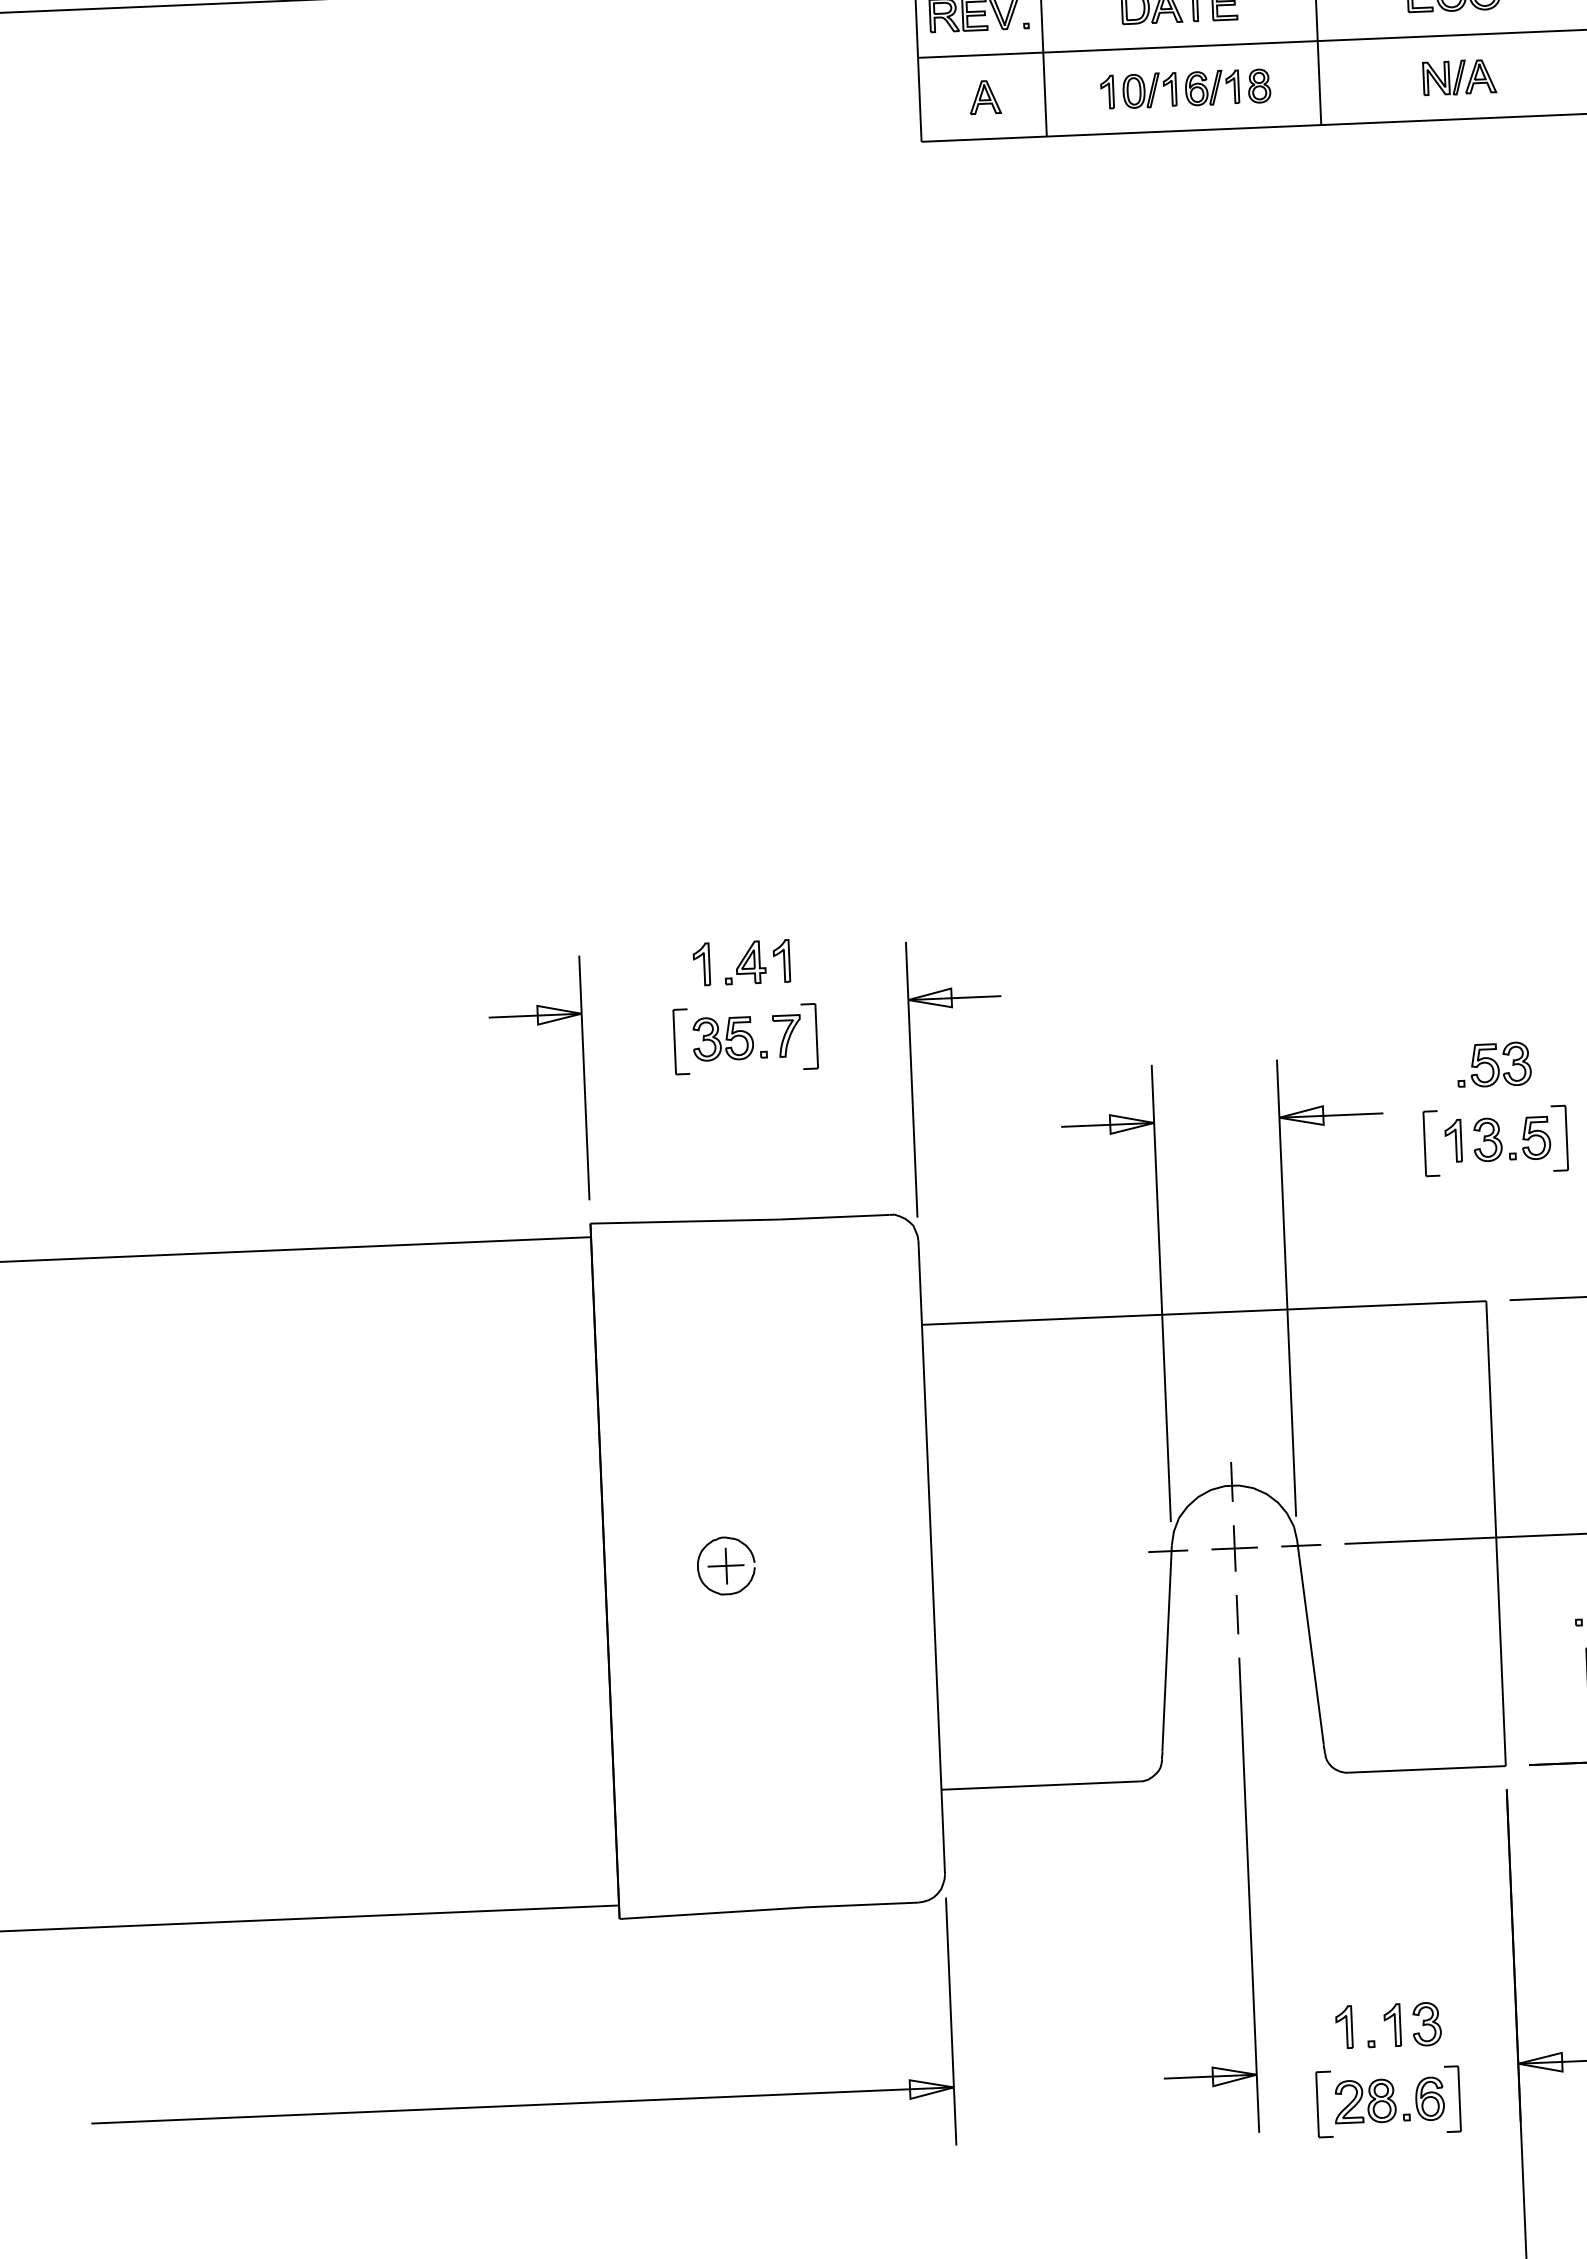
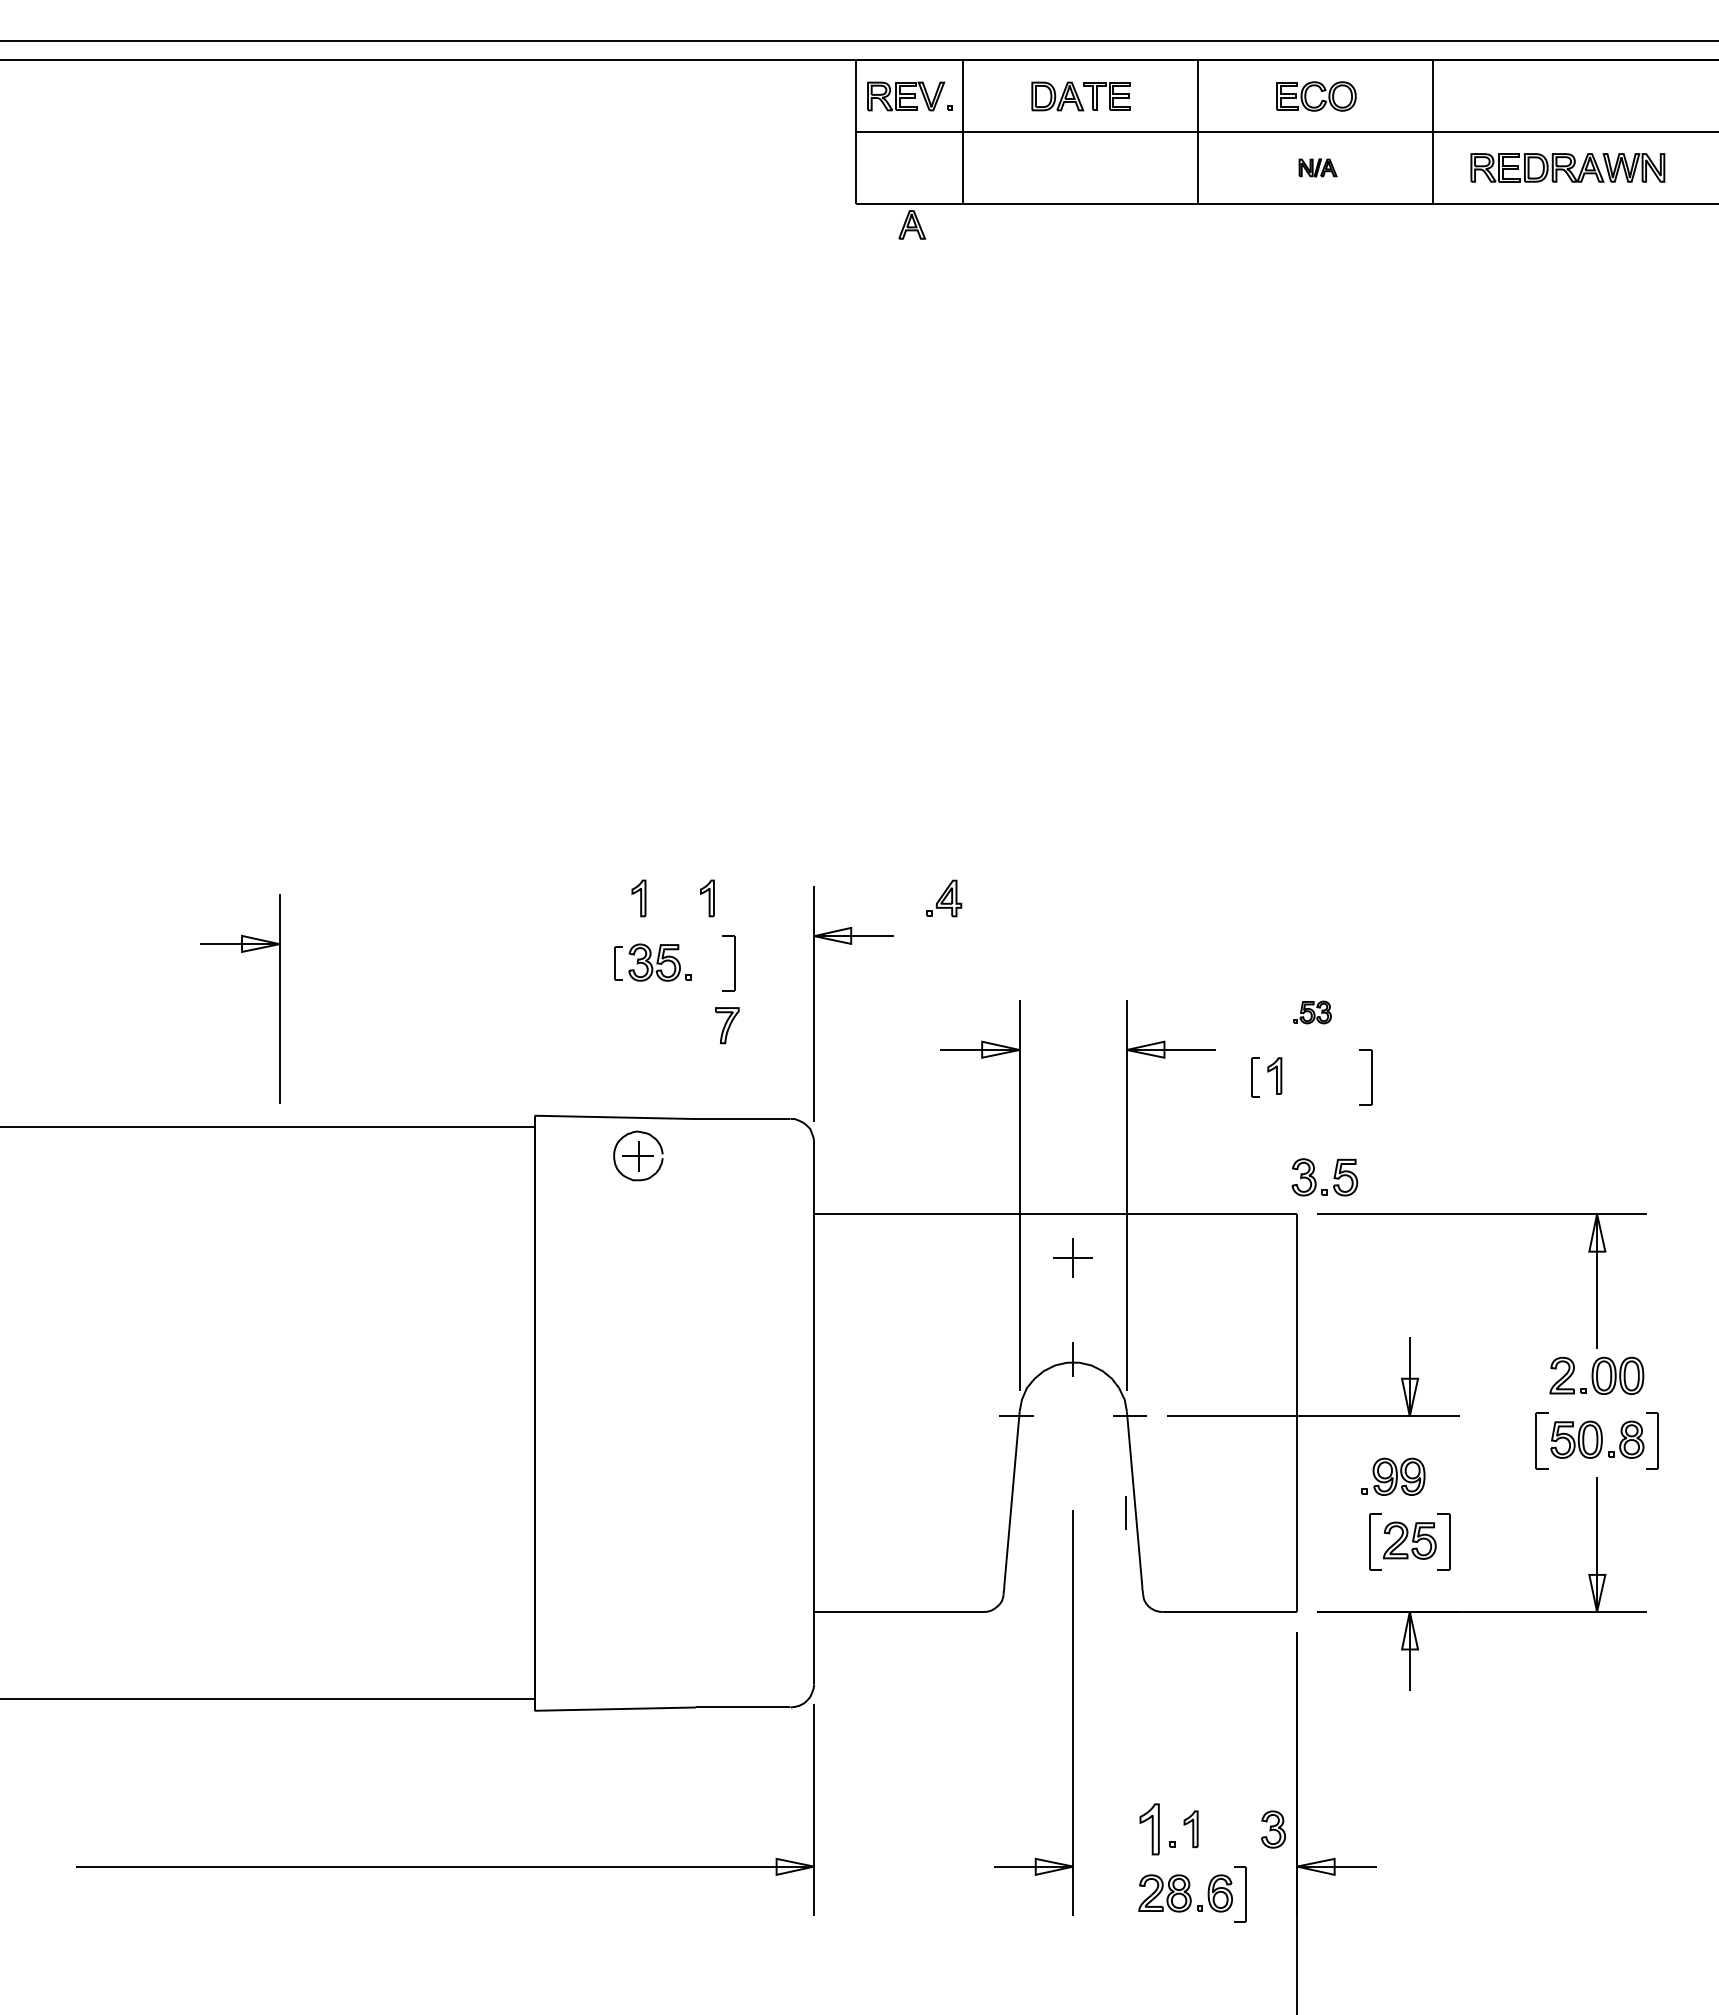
part: (1458, 77) -> (1317, 167), size x0.6
part: (1185, 88) -> (1083, 167), removed
part: (985, 96) -> (912, 224), moved
part: (745, 962) -> (944, 898), moved
part: (787, 1035) -> (727, 1025), moved
part: (681, 1041) -> (618, 963), size x0.6
part: (1494, 1064) -> (1312, 1012), size x0.6
part: (584, 1077) -> (279, 998), moved
part: (1431, 1143) -> (1255, 1077), size x0.7
part: (1502, 1144) -> (1316, 1181), moved
part: (1233, 1547) -> (1072, 1257), moved
part: (726, 1565) -> (638, 1155), moved
line: (1236, 1614) -> (1125, 1512), moved
part: (1426, 2024) -> (1273, 1829), moved
part: (1343, 2026) -> (1149, 1828), size x1.4
part: (1323, 2104) -> (1129, 1894), removed

